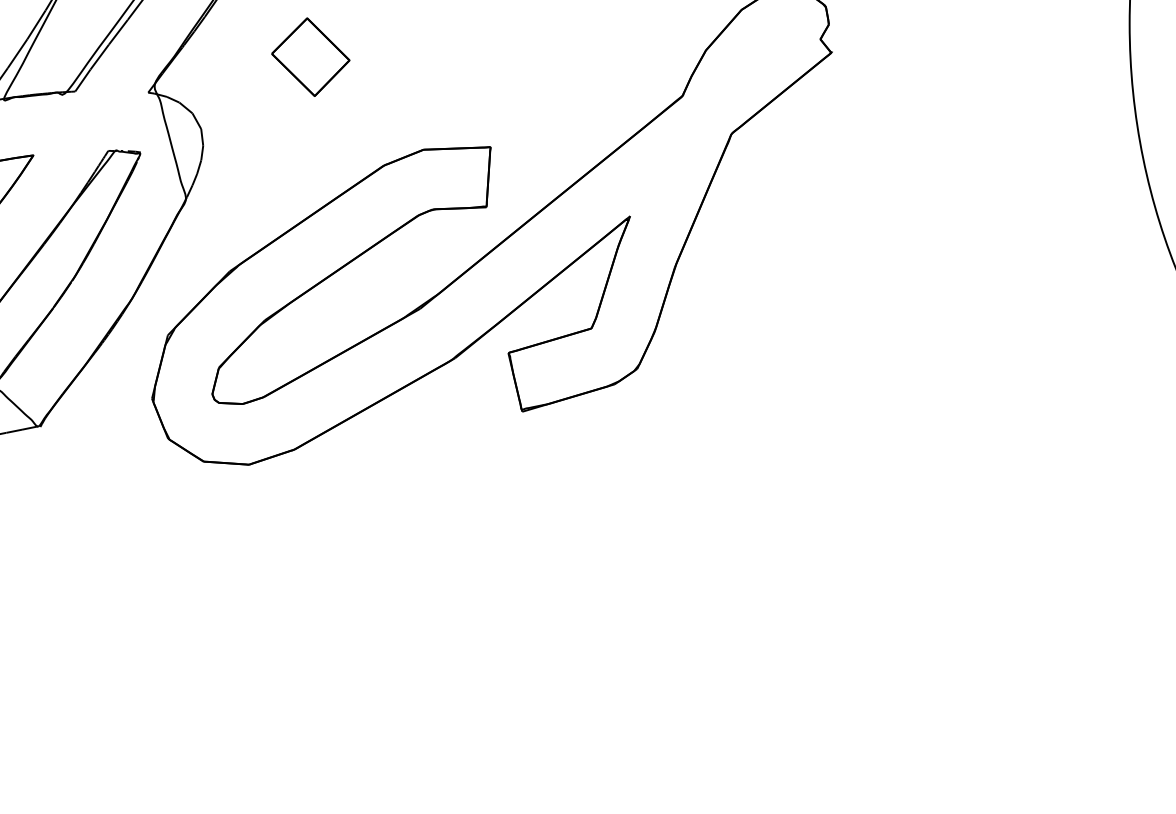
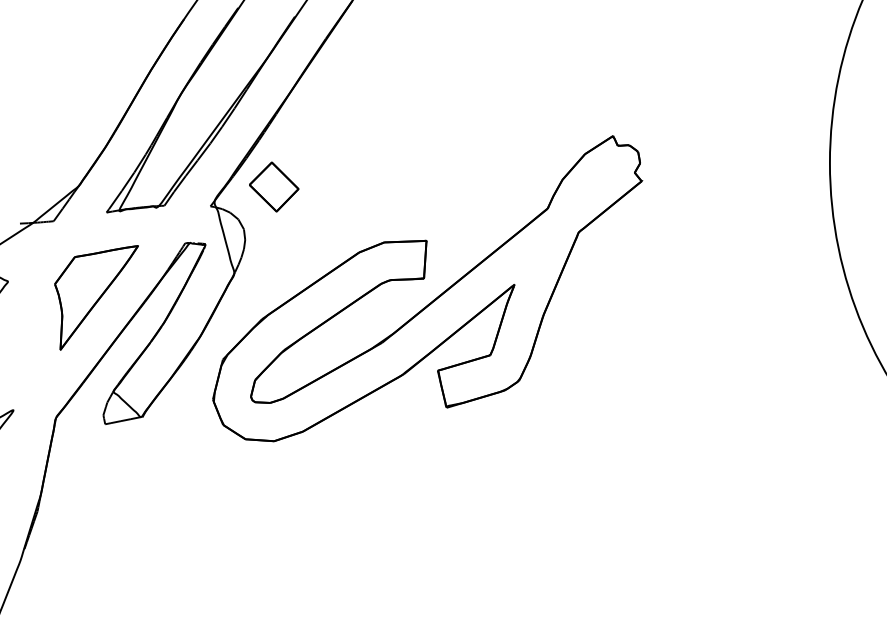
part: (311, 56) -> (274, 186), moved

